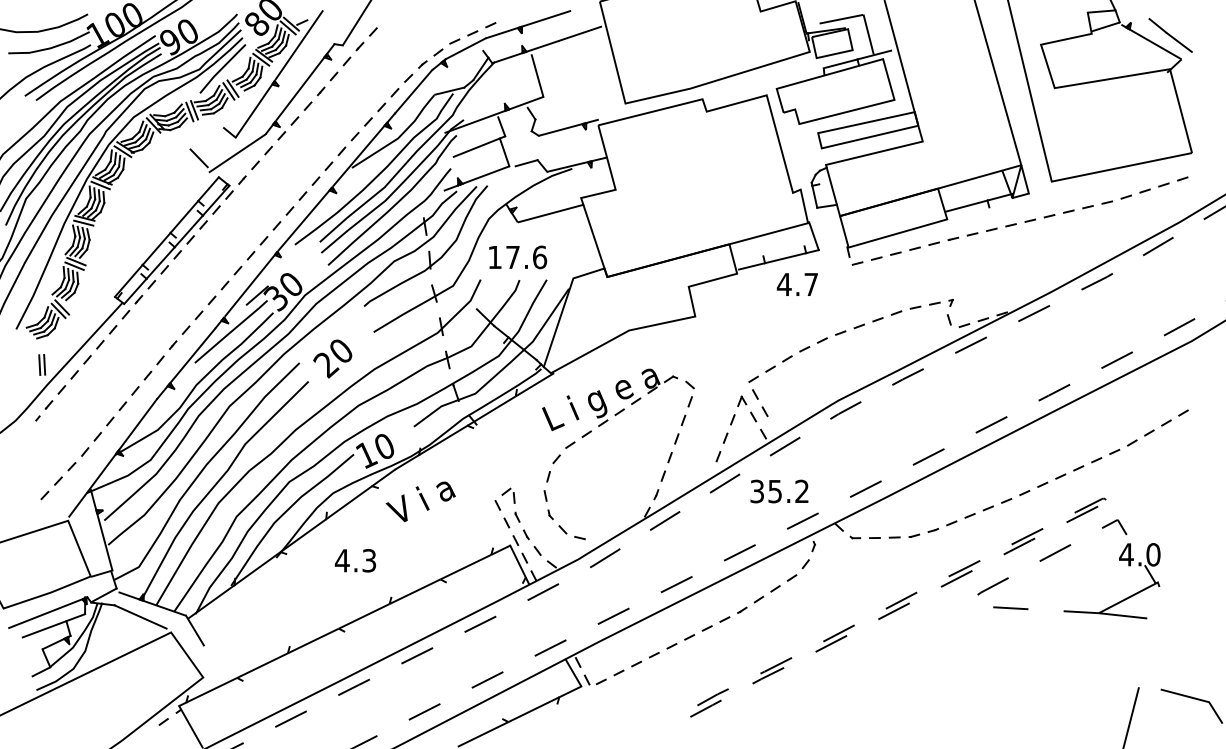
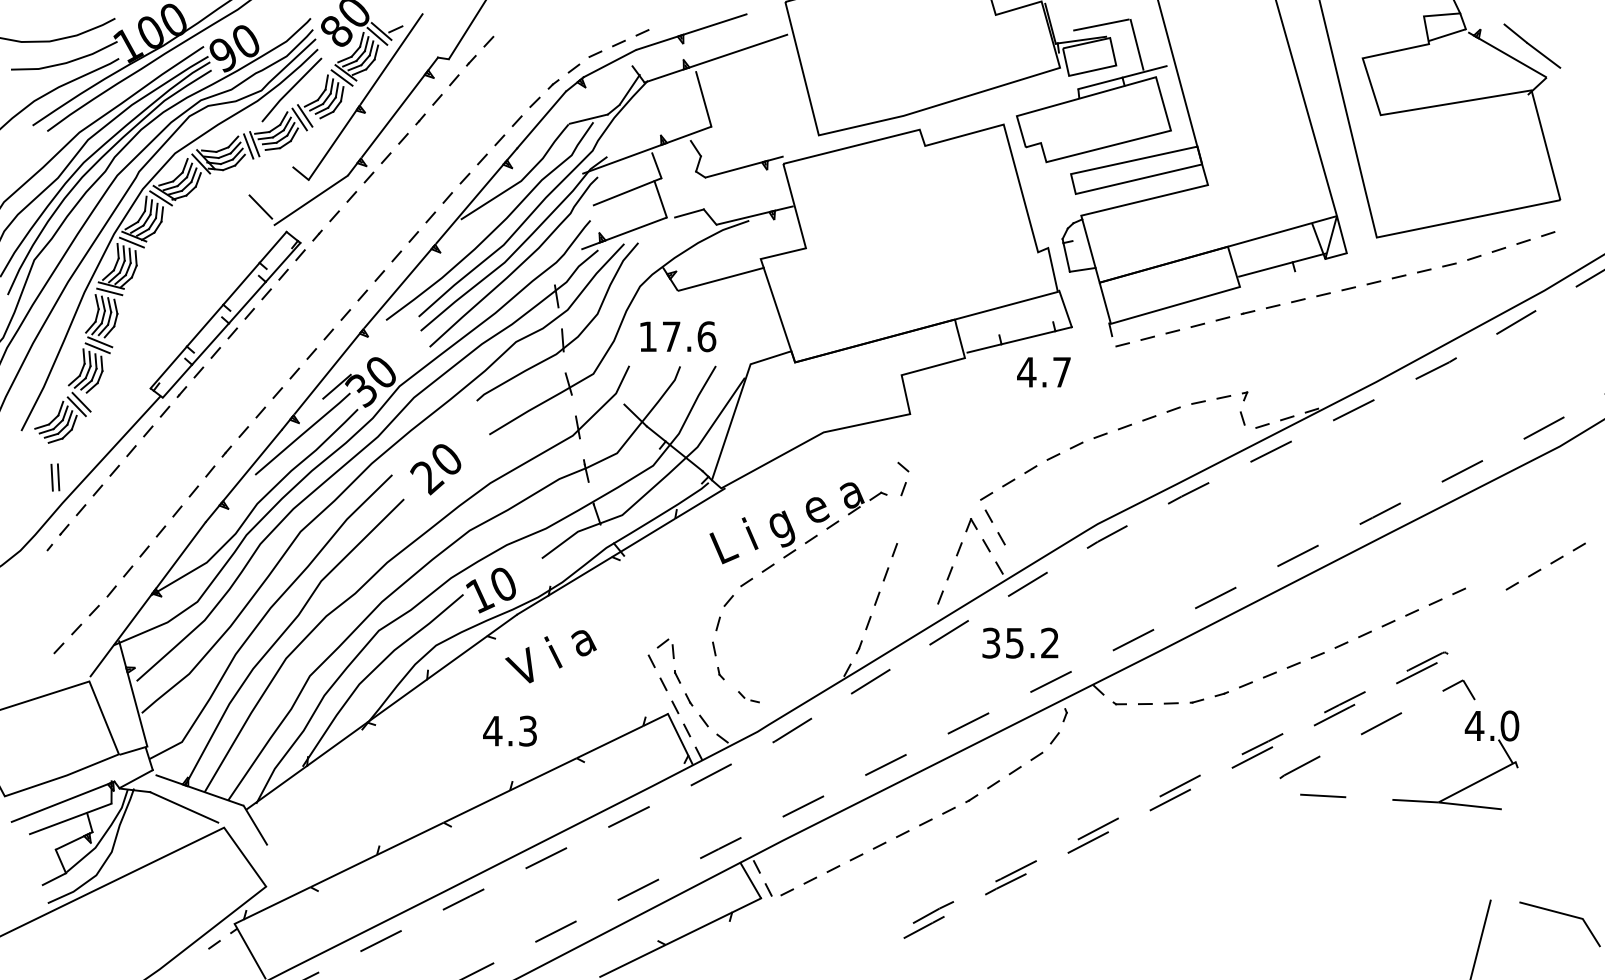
part: (689, 393) -> (902, 478), moved
part: (1157, 427) -> (1545, 565), moved
part: (571, 532) -> (748, 696), size x0.6
text: (355, 560) -> (509, 730), moved

